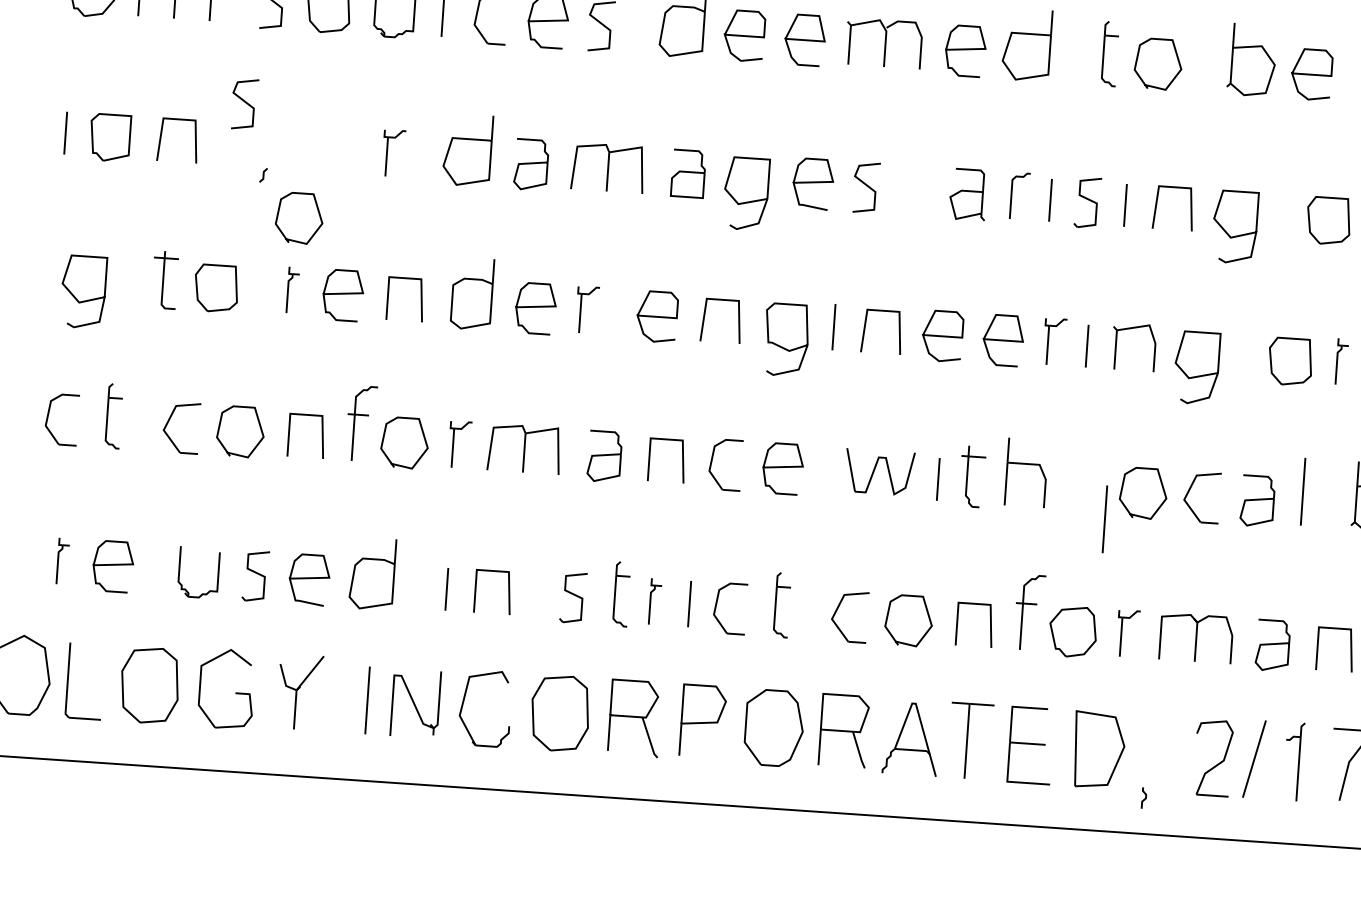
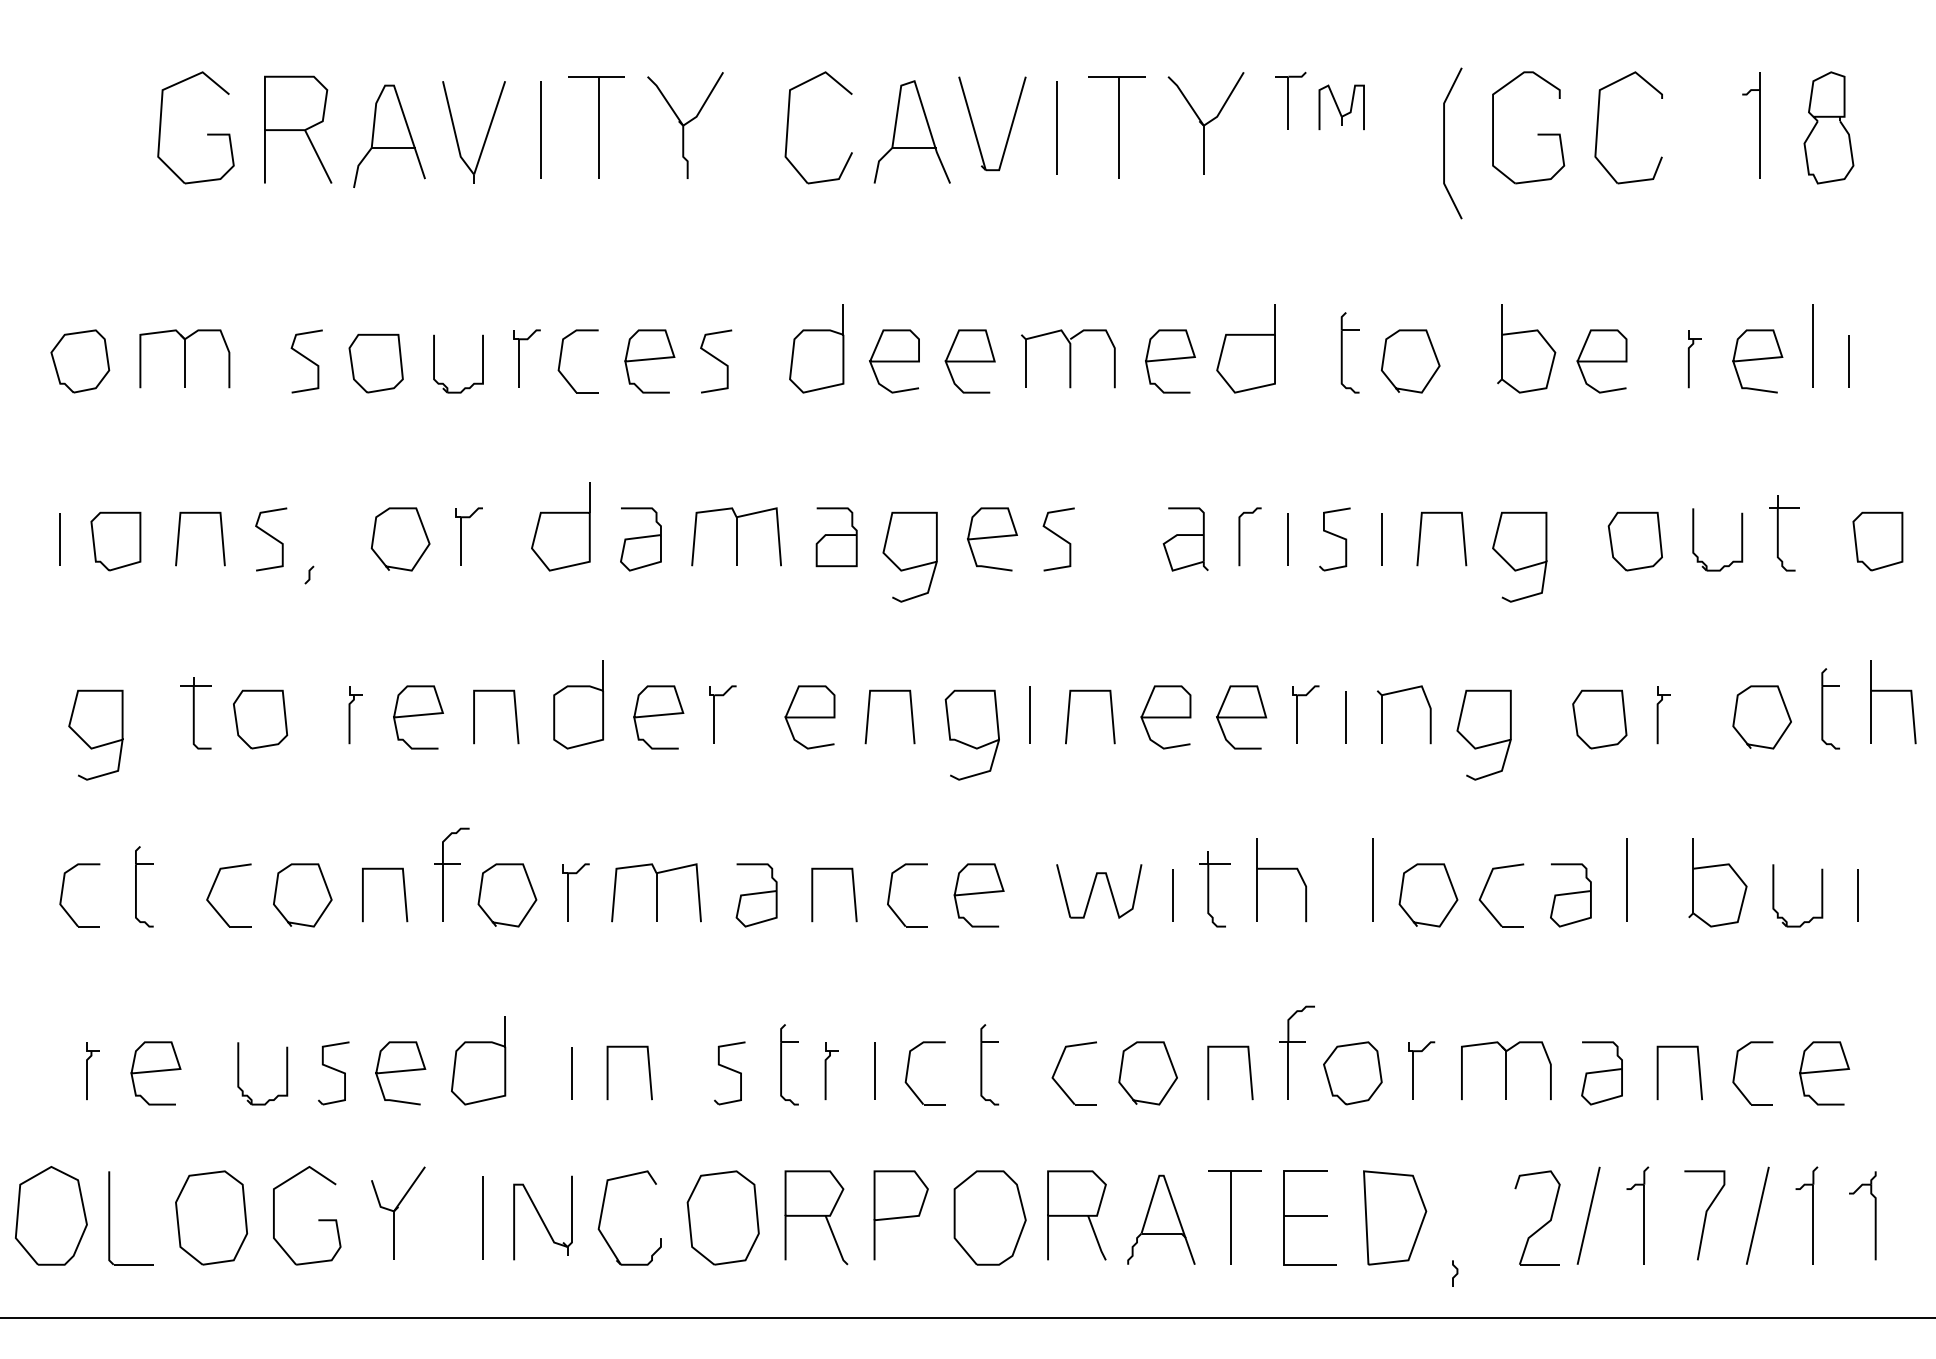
curve: (245, 103) -> (272, 538), moved
curve: (317, 210) -> (422, 528), moved
line: (1104, 519) -> (1372, 879), moved

